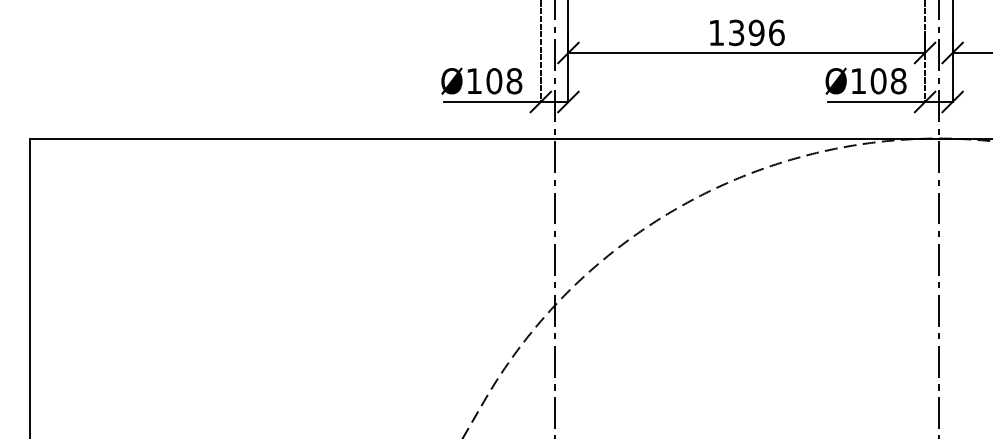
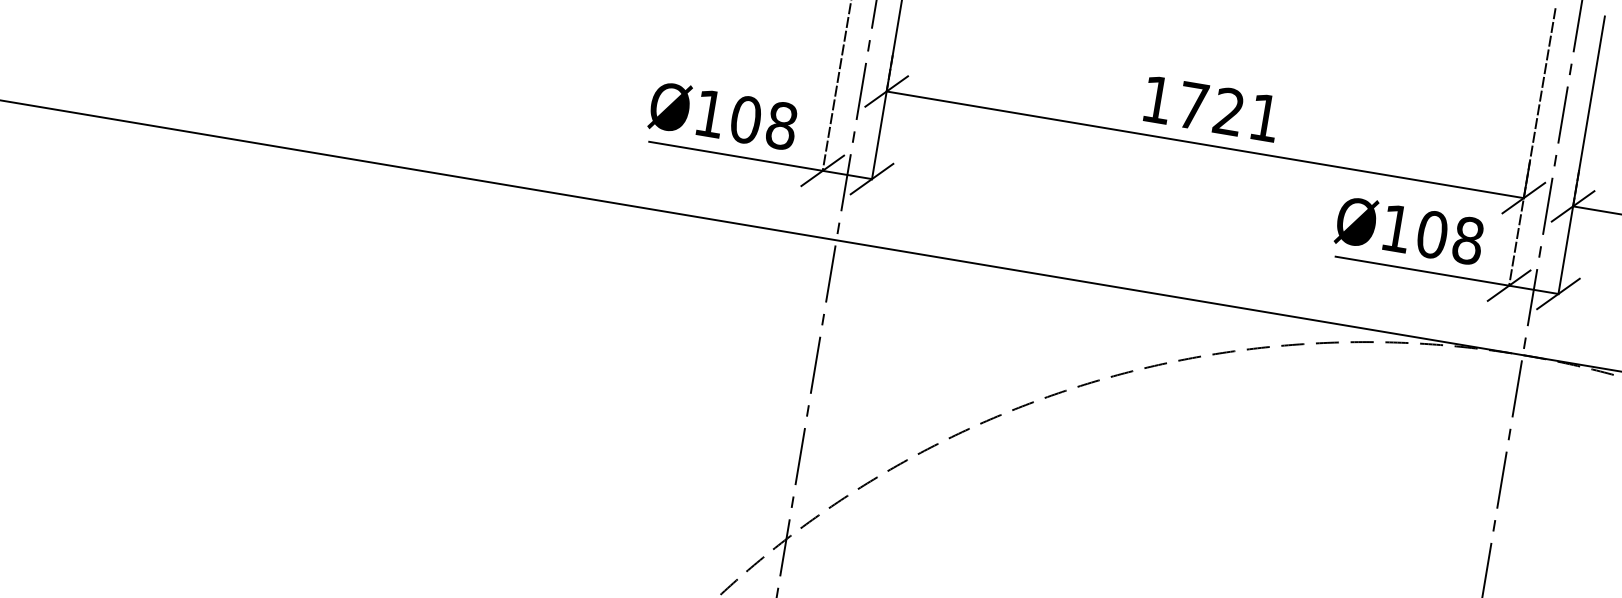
text: (756, 32) -> (1228, 111), 1396 -> 1721

